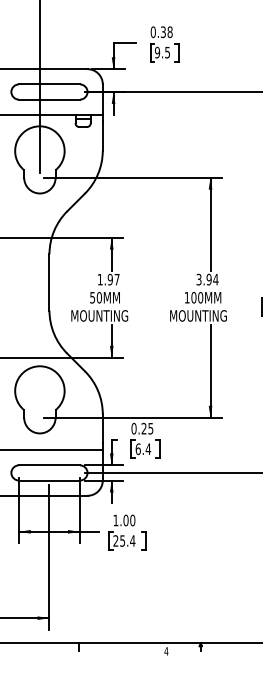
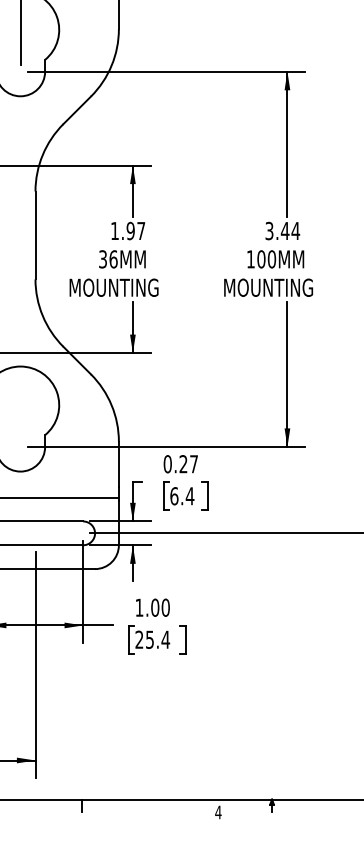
text: (208, 279) -> (284, 230), 3.94 -> 3.44
text: (96, 297) -> (109, 258), 50MM -> 36MM
text: (150, 428) -> (193, 463), 0.25 -> 0.27

